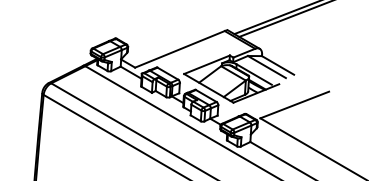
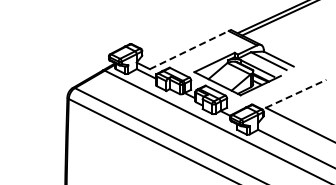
line: (180, 49) -> (189, 50), solid -> dashed
line: (295, 104) -> (296, 93), solid -> dashed

